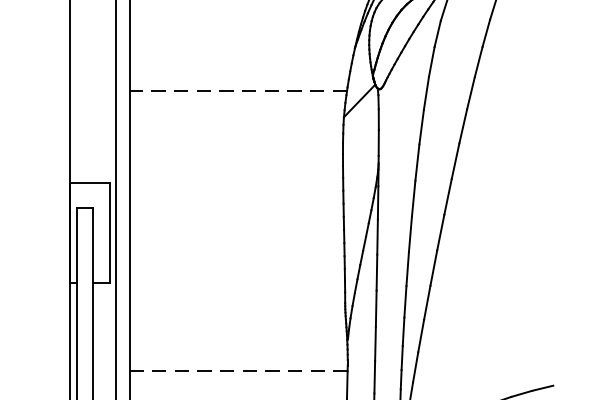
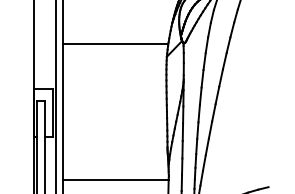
line: (238, 91) -> (115, 44), dashed -> solid
line: (238, 369) -> (115, 179), dashed -> solid

